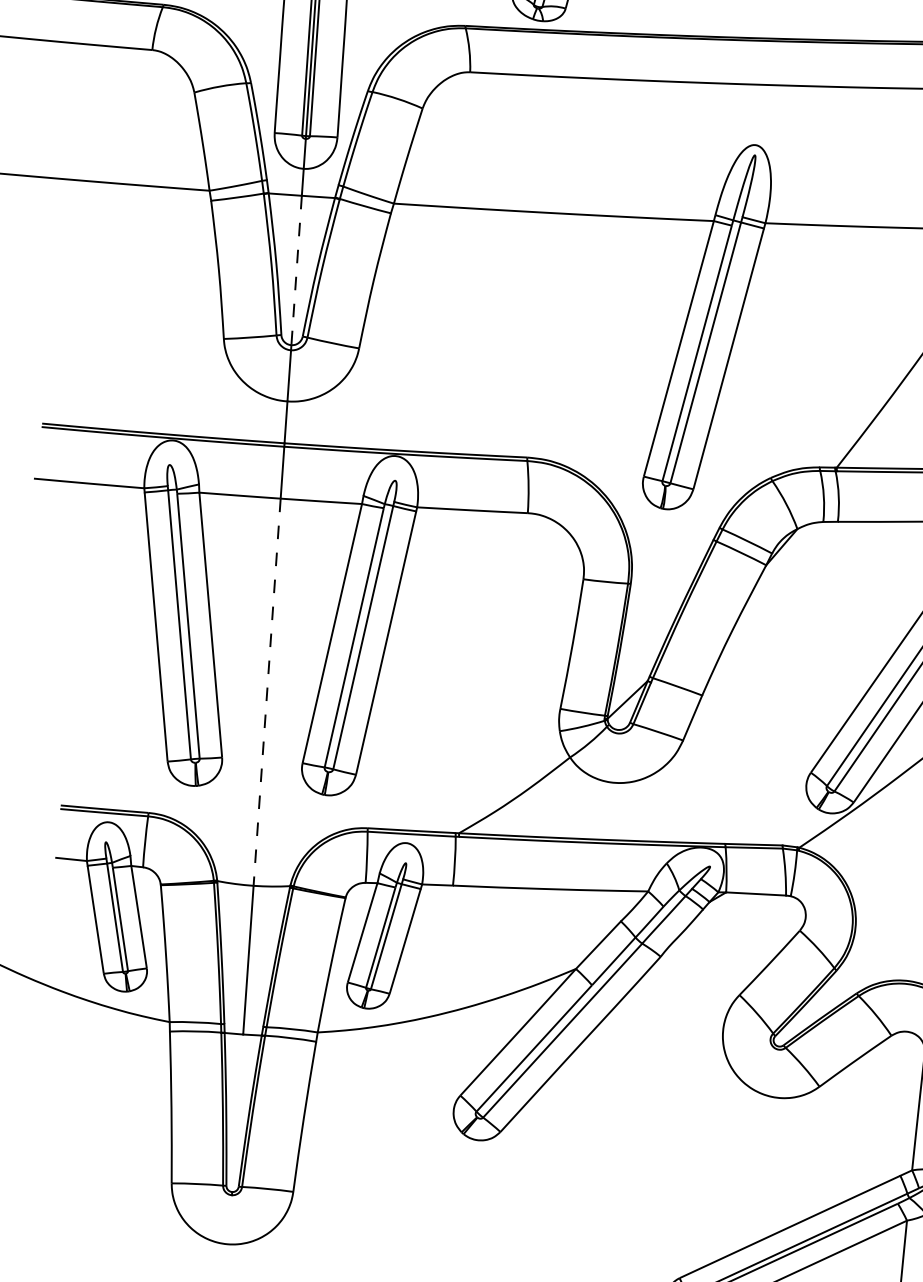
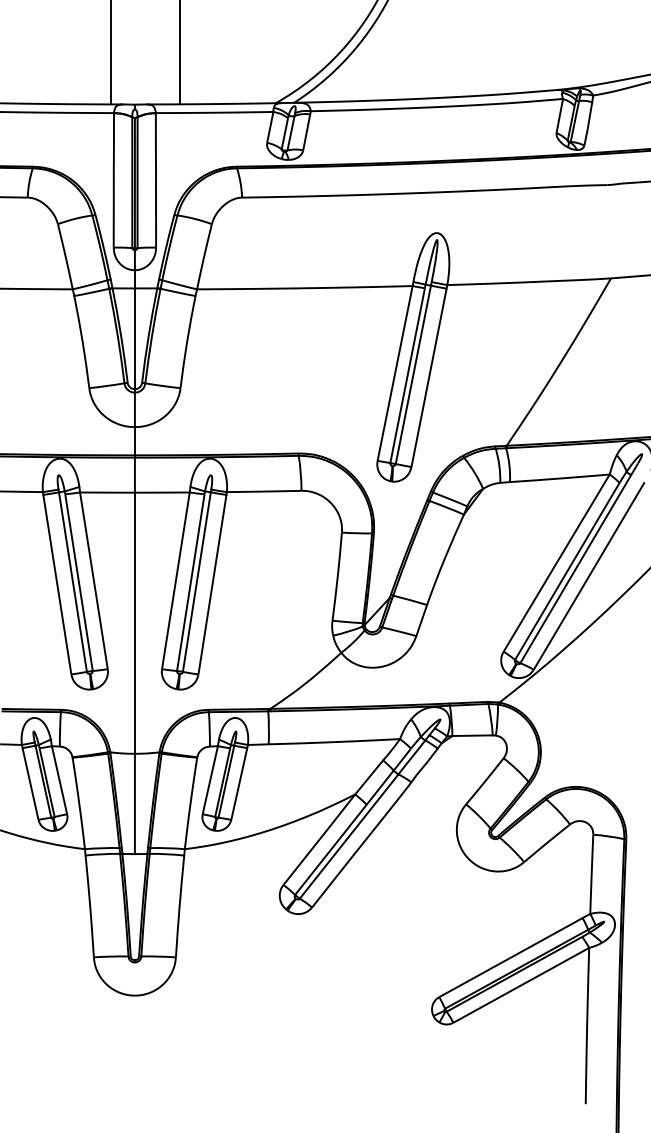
line: (295, 271) -> (134, 339), dashed -> solid
line: (266, 692) -> (134, 623), dashed -> solid

